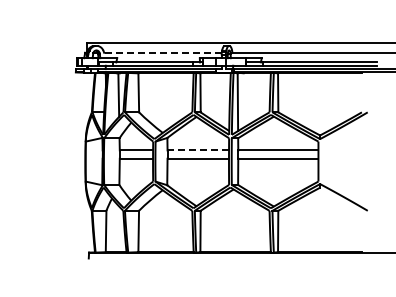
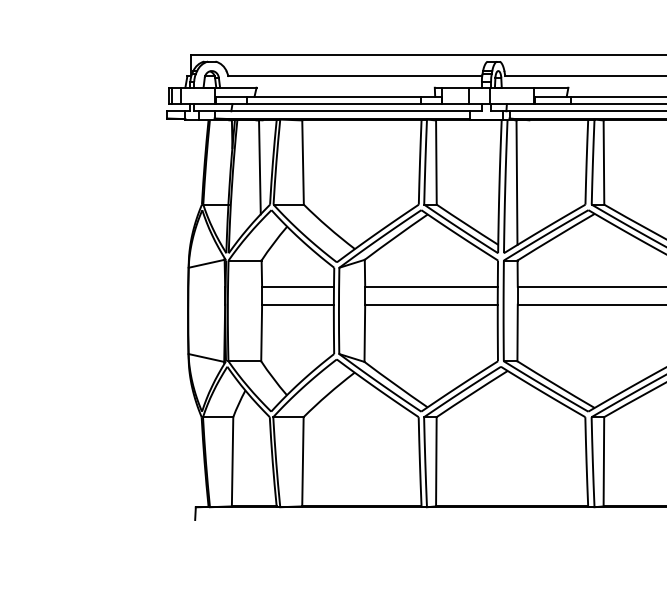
line: (162, 52) -> (354, 75), dashed -> solid
line: (198, 150) -> (431, 286), dashed -> solid

